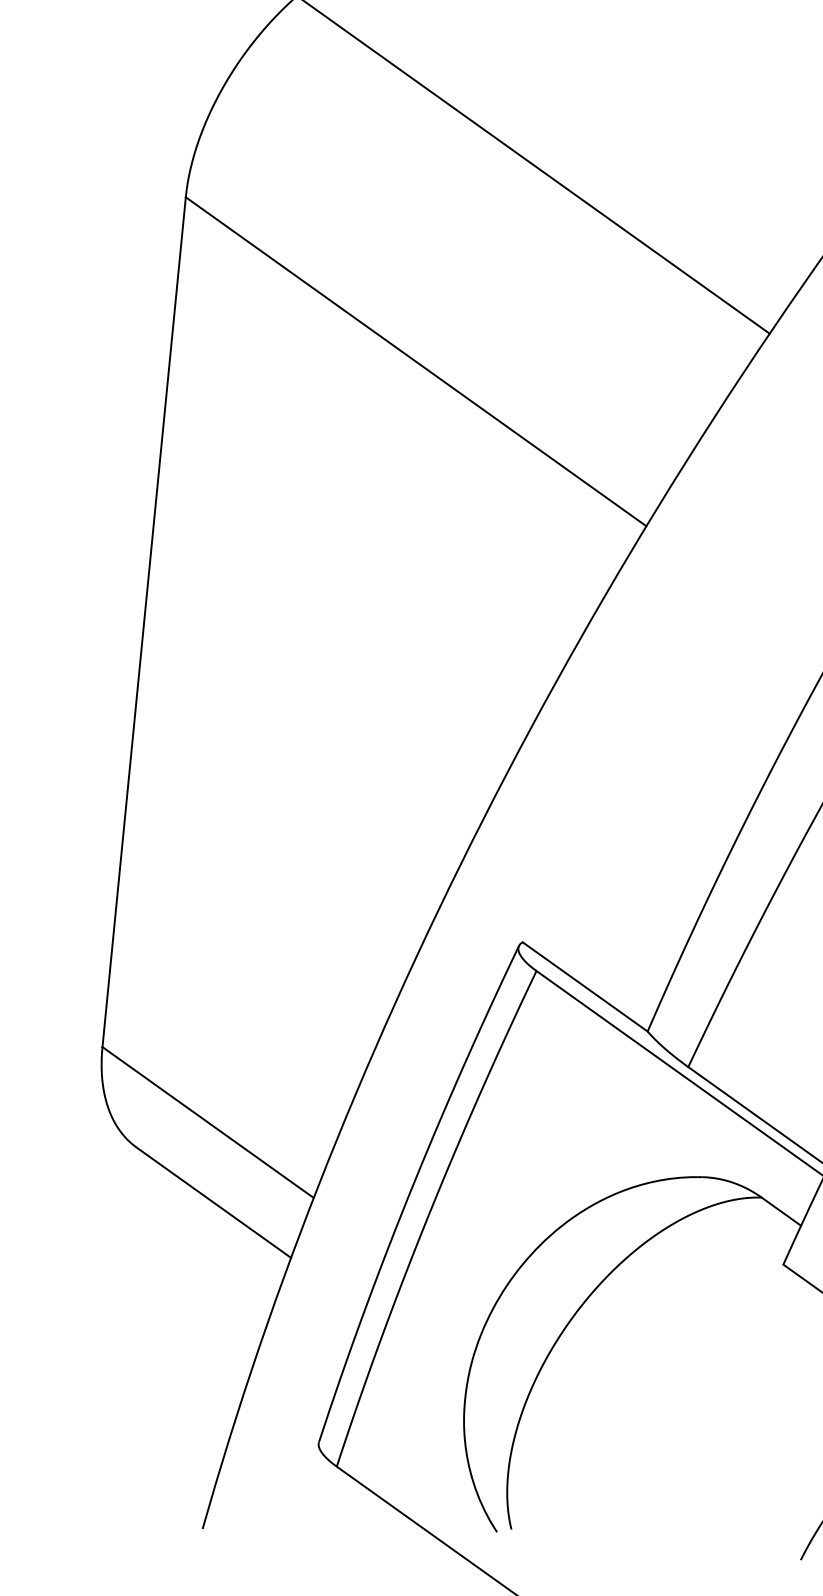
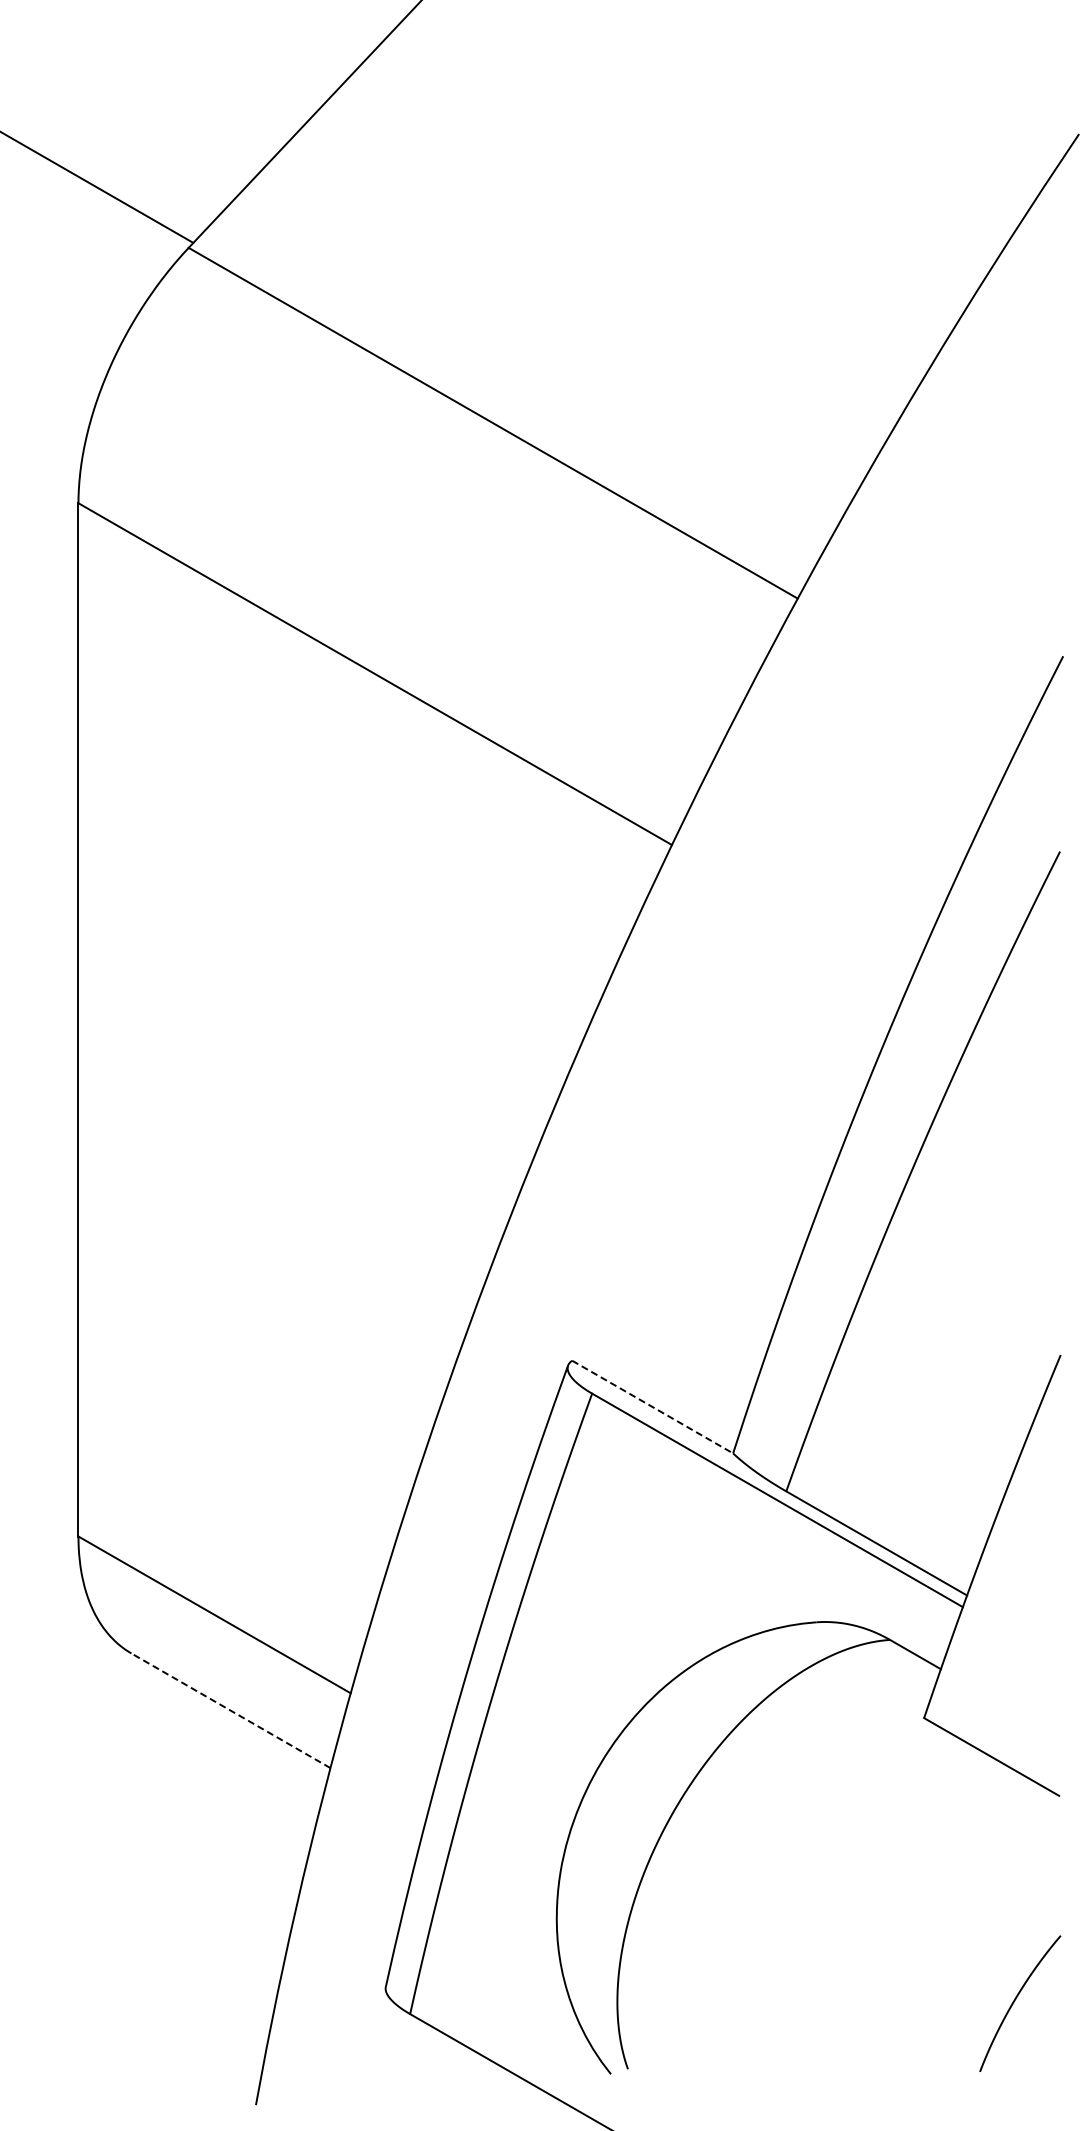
line: (585, 987) -> (652, 1407), solid -> dashed
line: (213, 1202) -> (230, 1710), solid -> dashed

